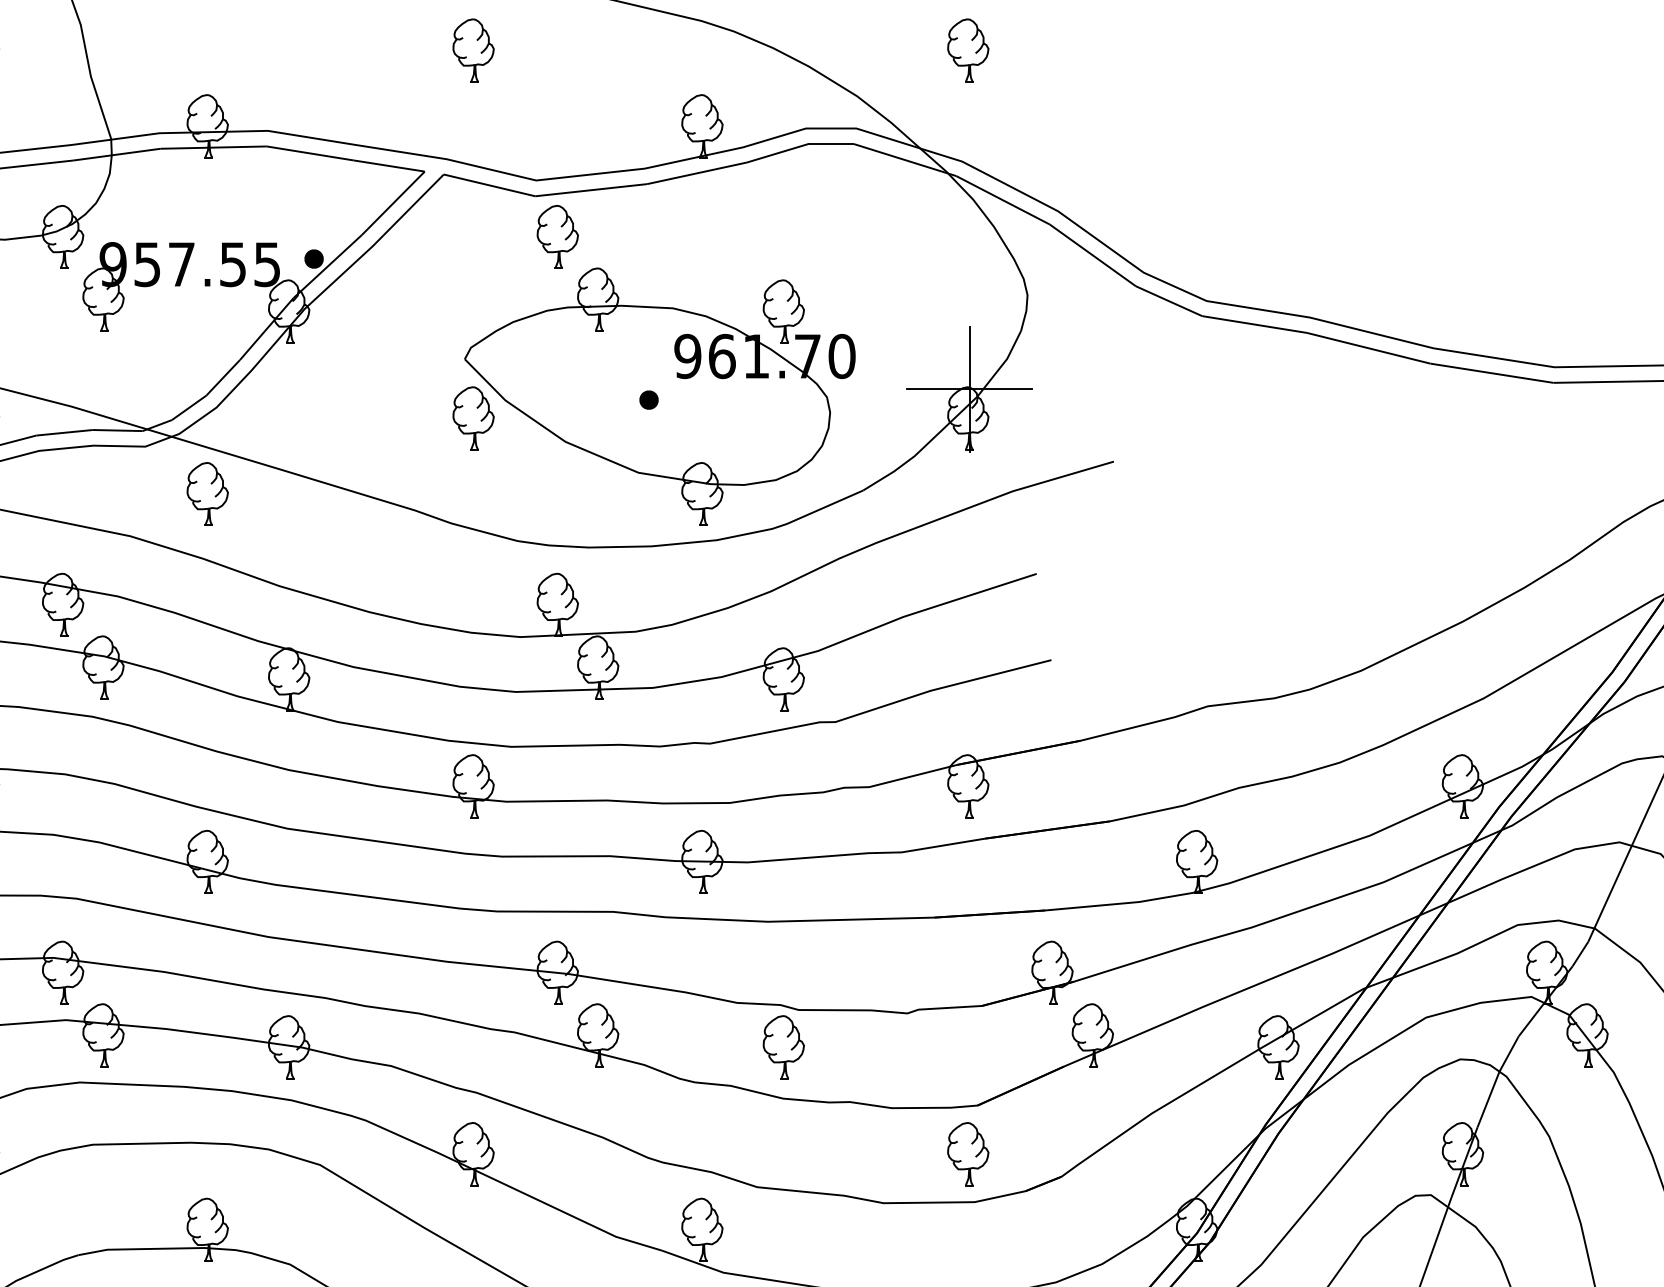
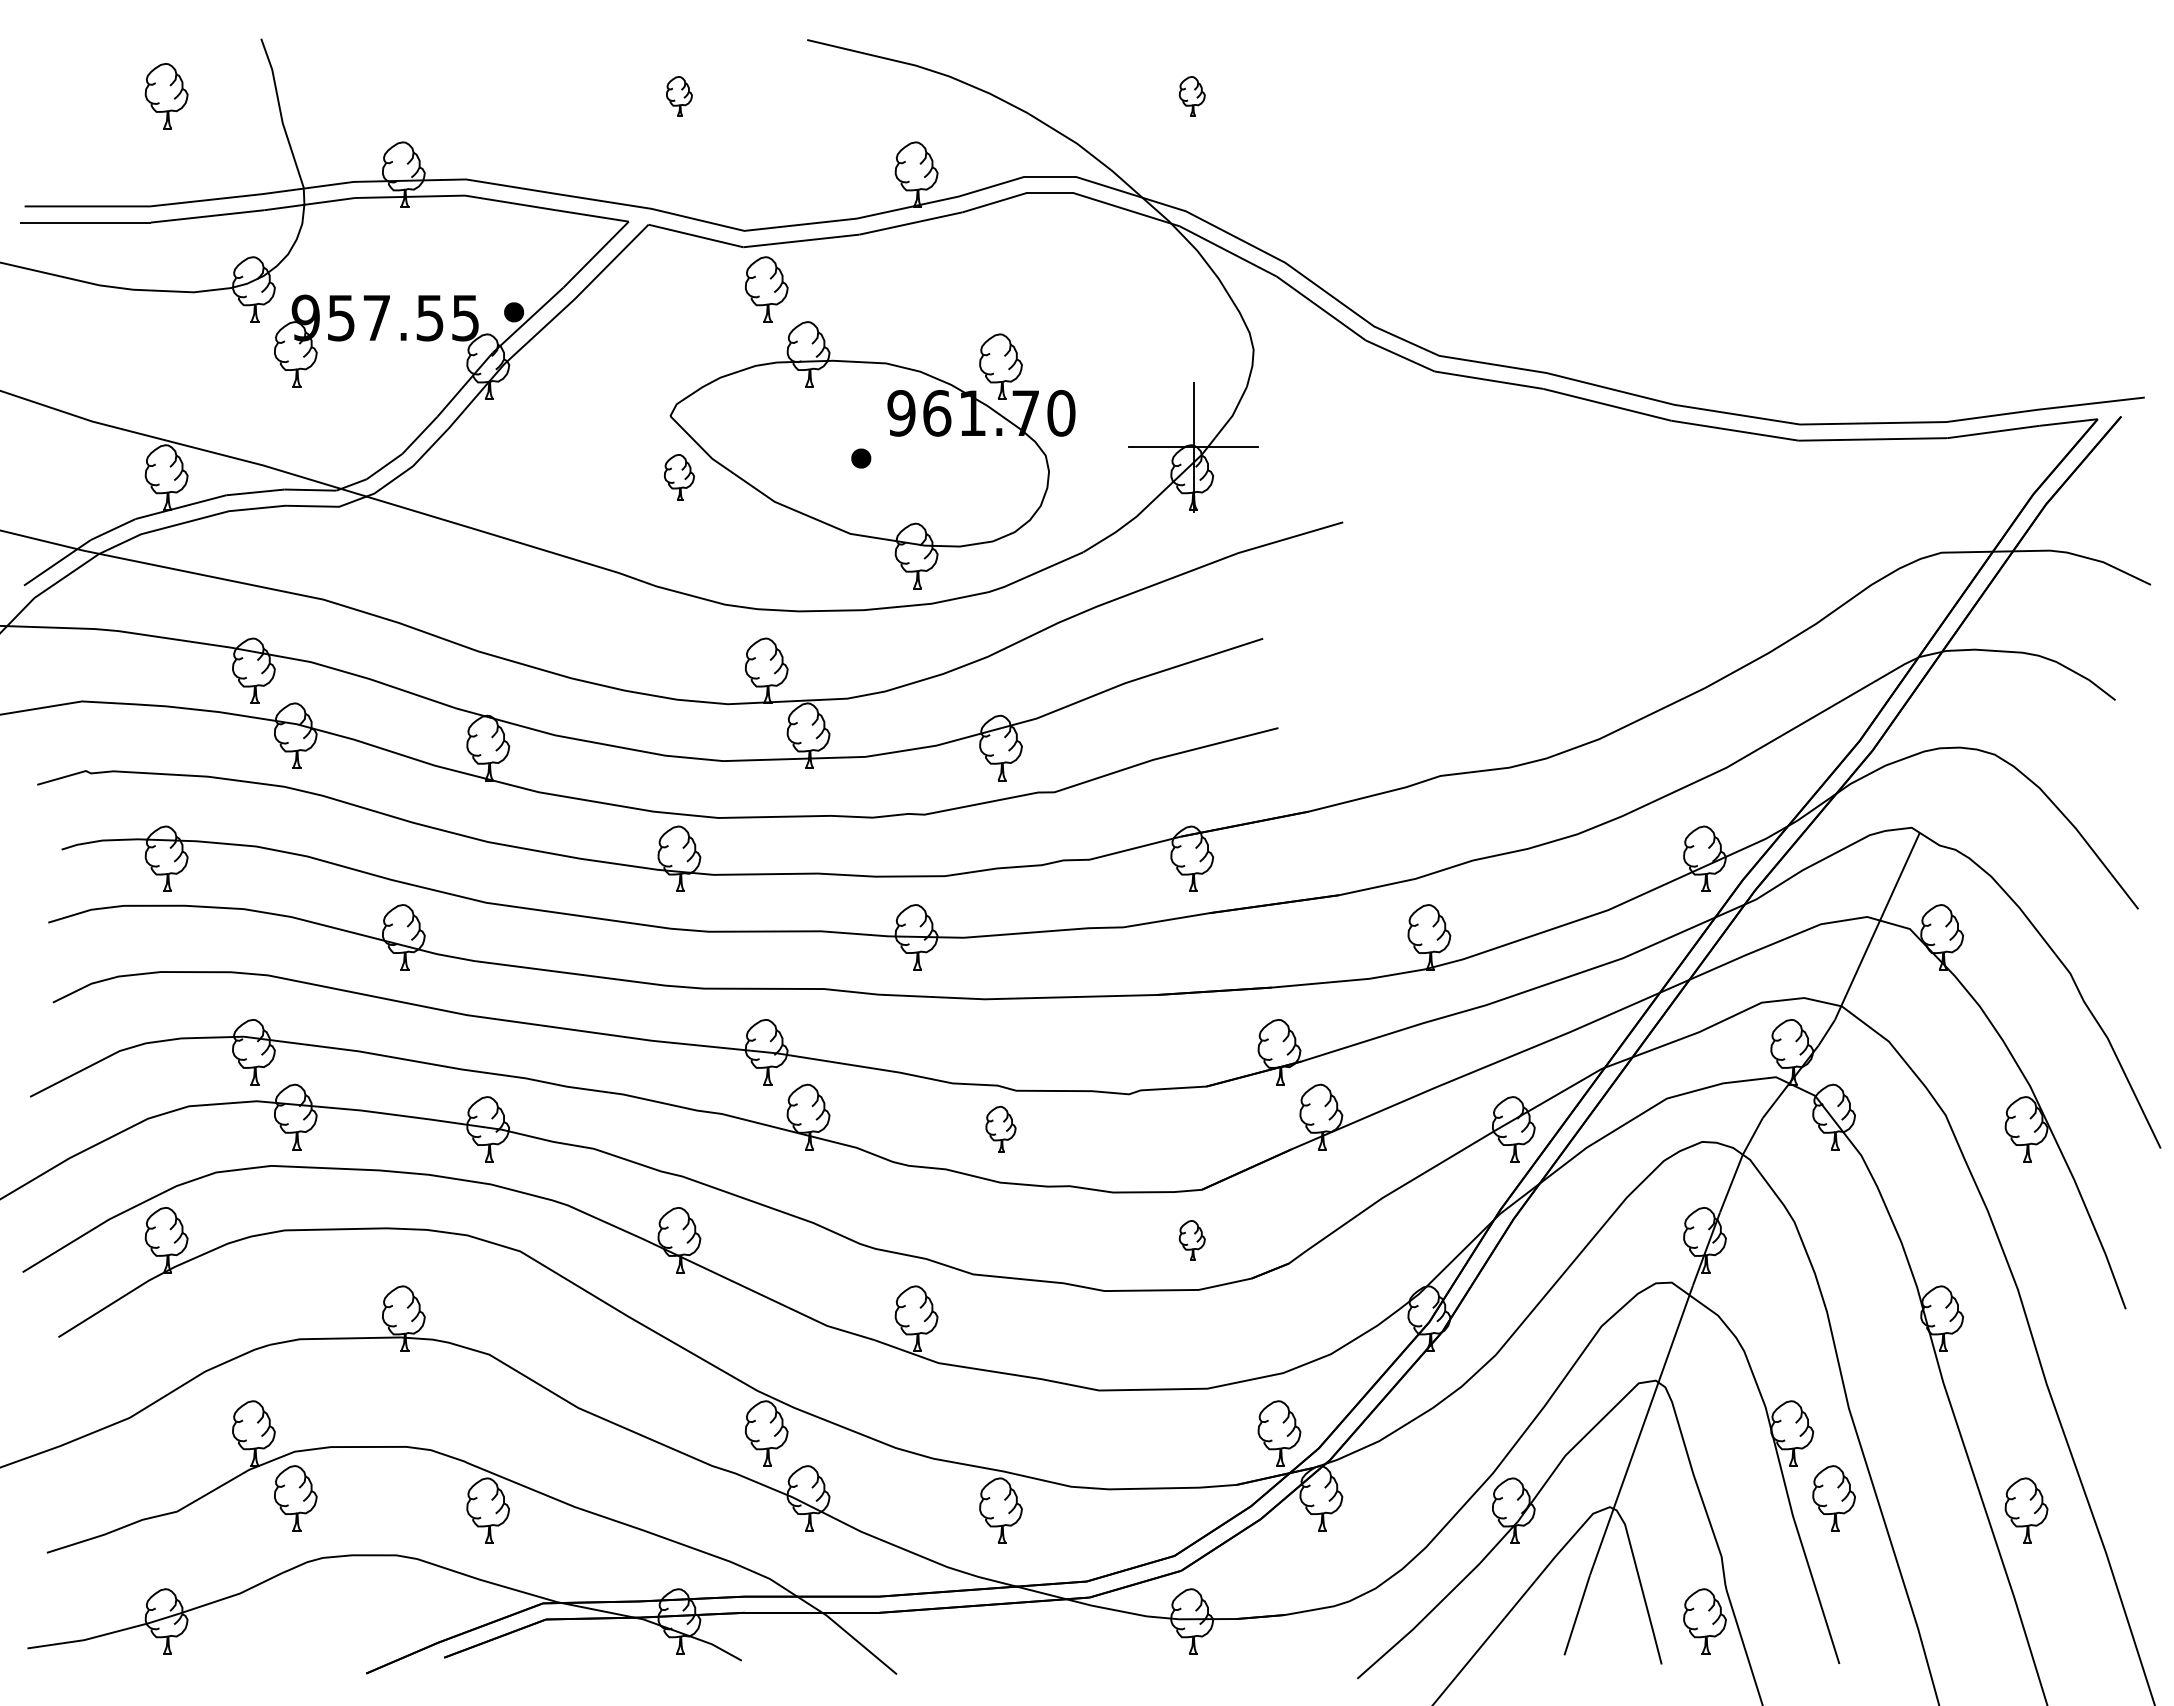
part: (473, 50) -> (679, 96), size x0.6
part: (968, 50) -> (1192, 96), size x0.6
part: (473, 418) -> (679, 477), size x0.7
part: (207, 493) -> (403, 555), removed
part: (783, 1047) -> (1000, 1129), size x0.7
part: (968, 1154) -> (1192, 1240), size x0.6

